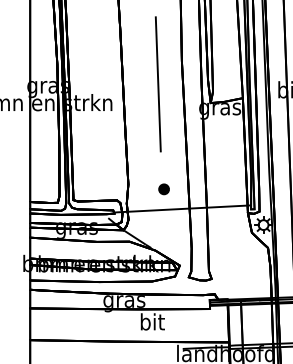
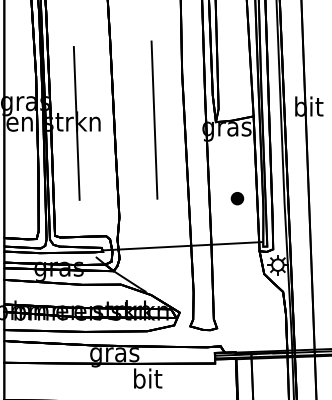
line: (157, 84) -> (153, 120), moved
line: (91, 104) -> (76, 123), added
part: (163, 189) -> (236, 198), moved

